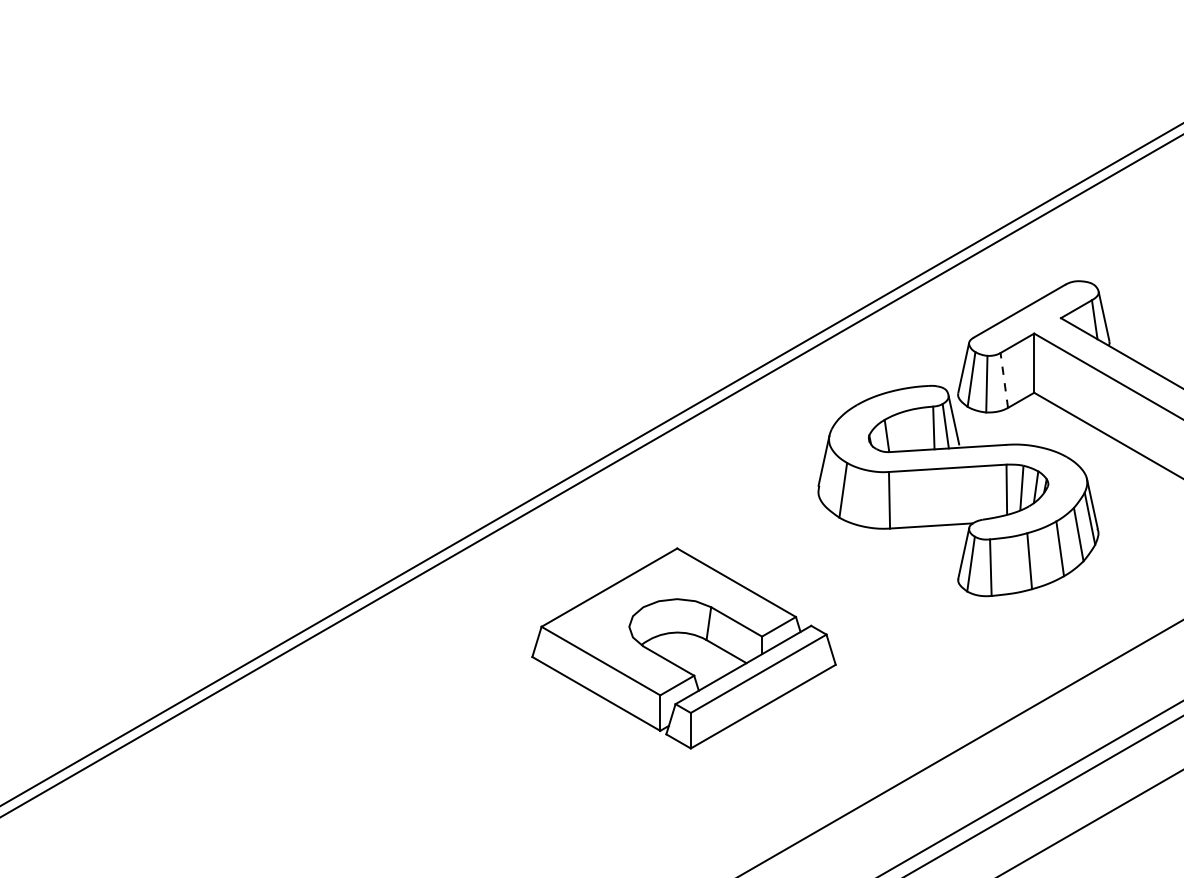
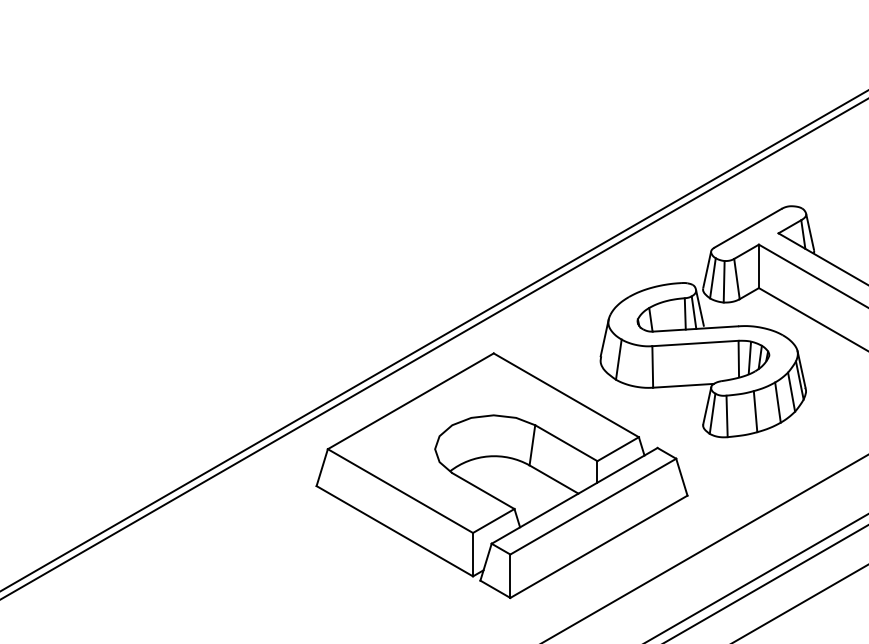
line: (1004, 380) -> (737, 279), dashed -> solid
part: (683, 648) -> (501, 475), size x1.67

